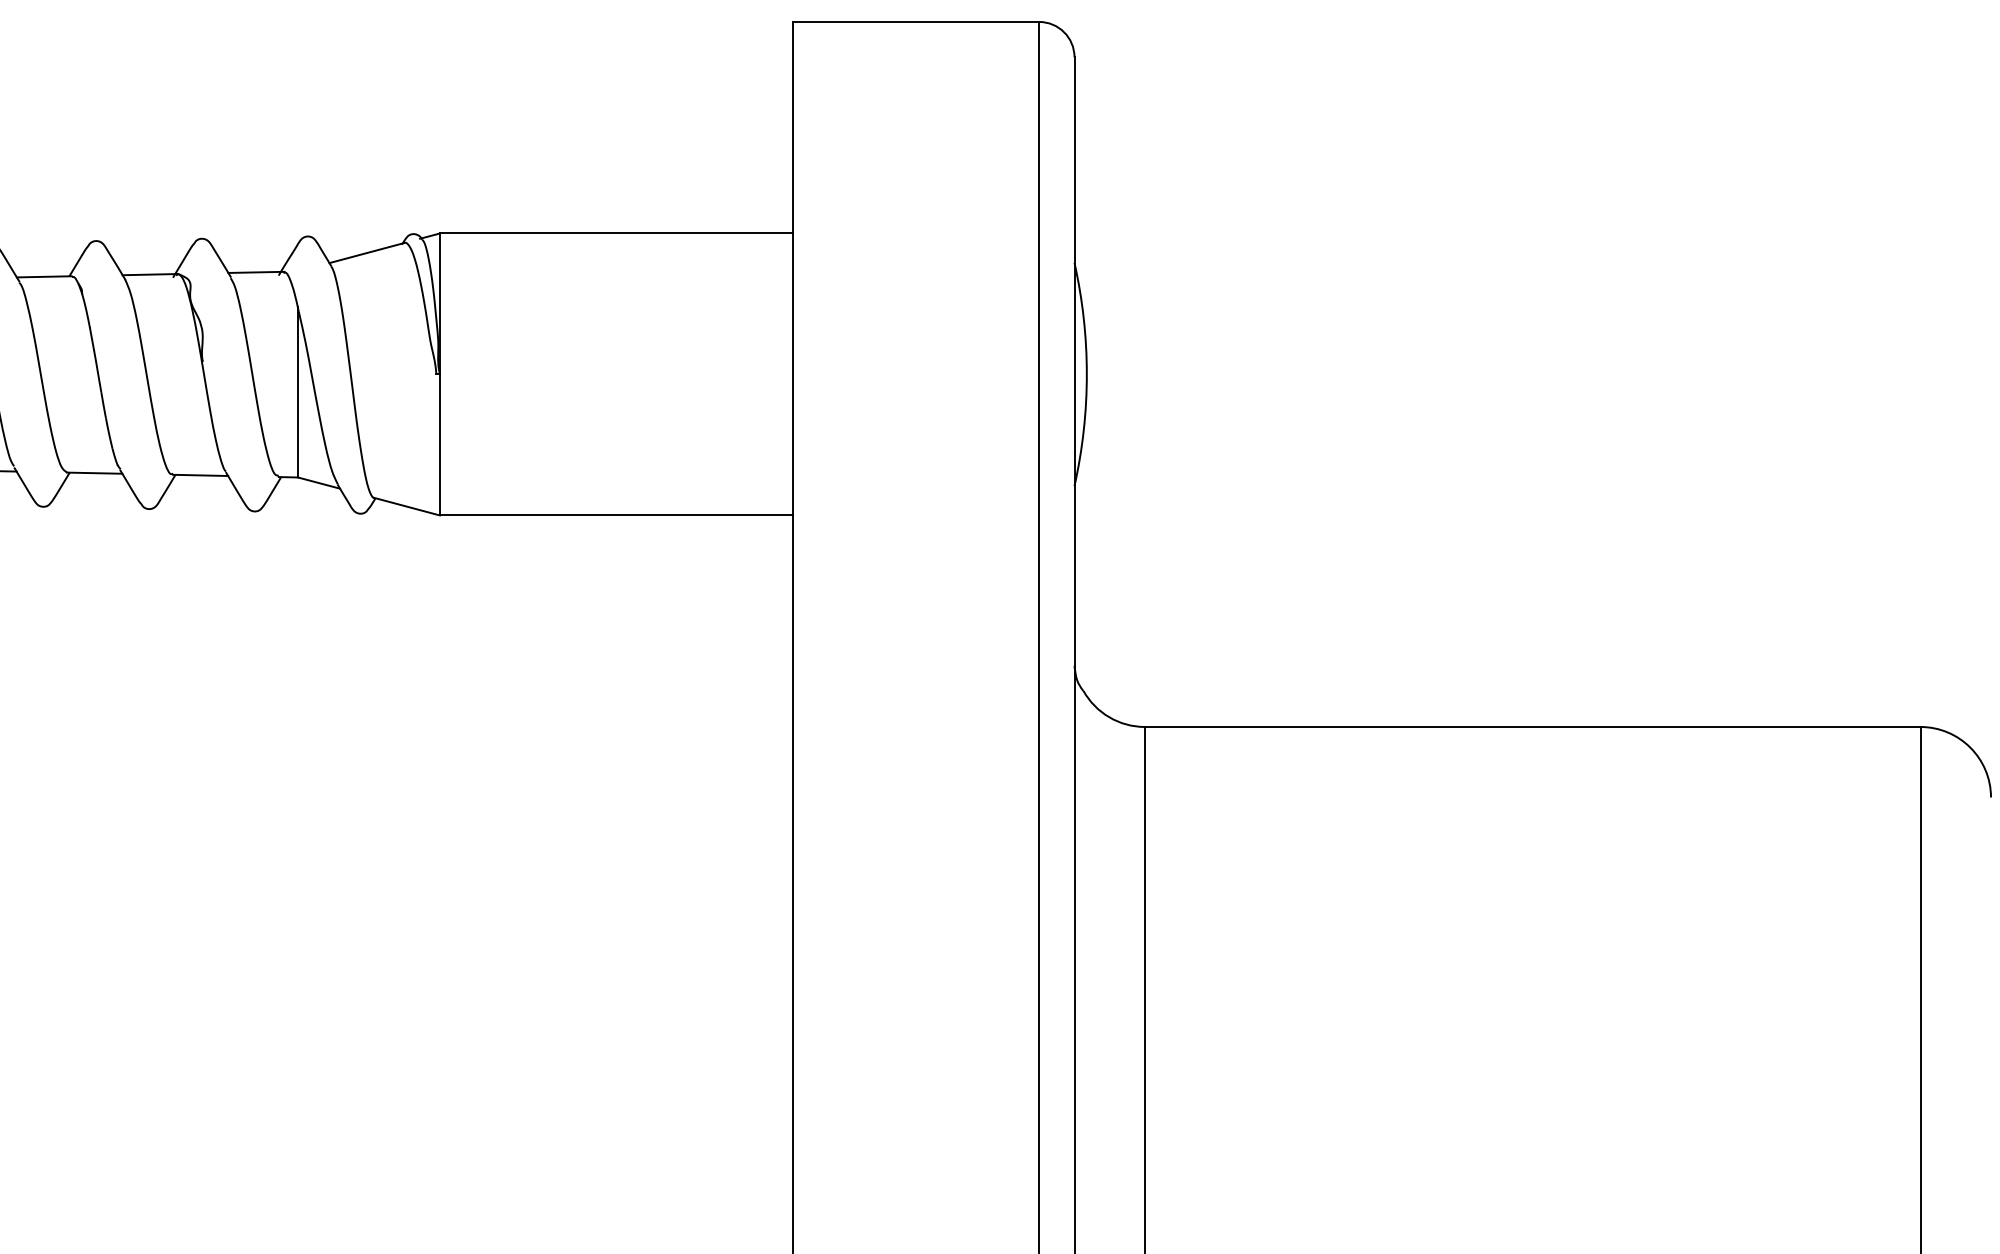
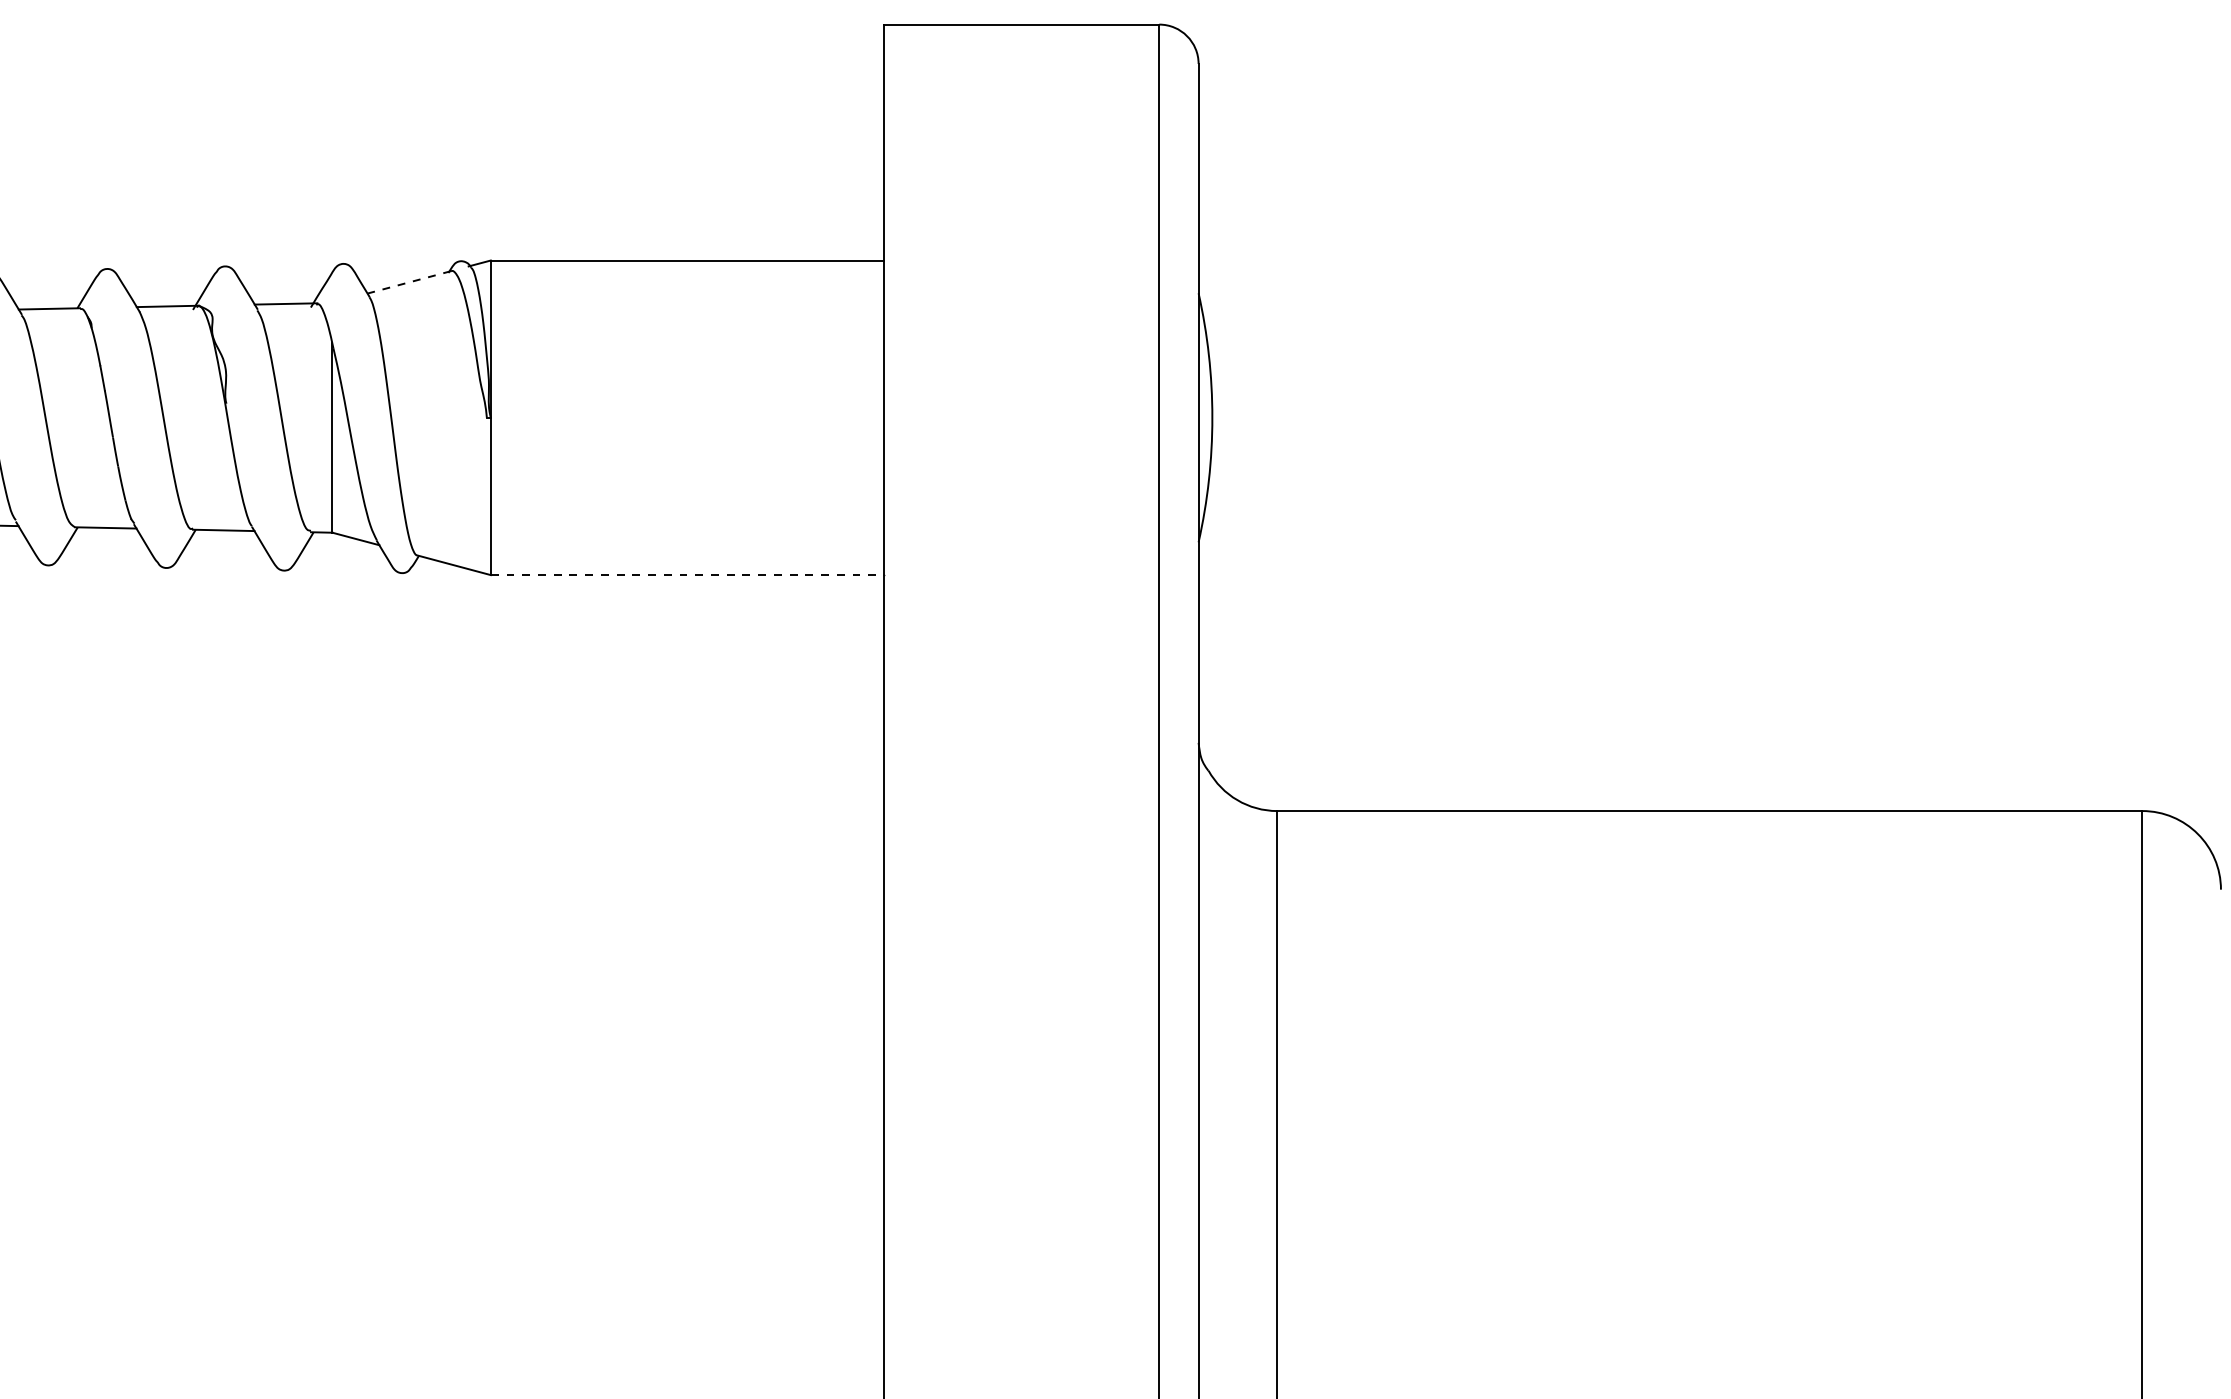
line: (366, 253) -> (408, 282), solid -> dashed
line: (616, 515) -> (687, 575), solid -> dashed

